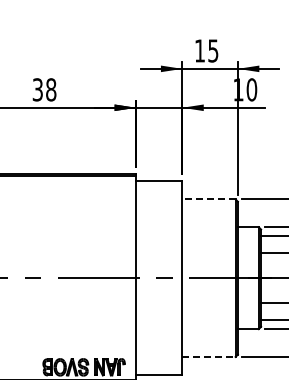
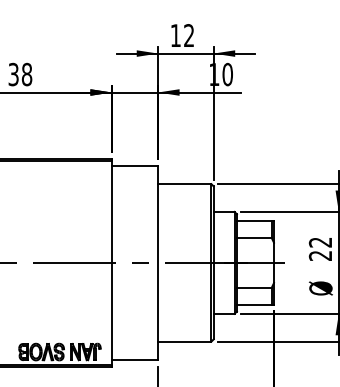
text: (212, 50) -> (188, 35), 15 -> 12
line: (208, 199) -> (184, 184), dashed -> solid
line: (208, 356) -> (184, 341), dashed -> solid

